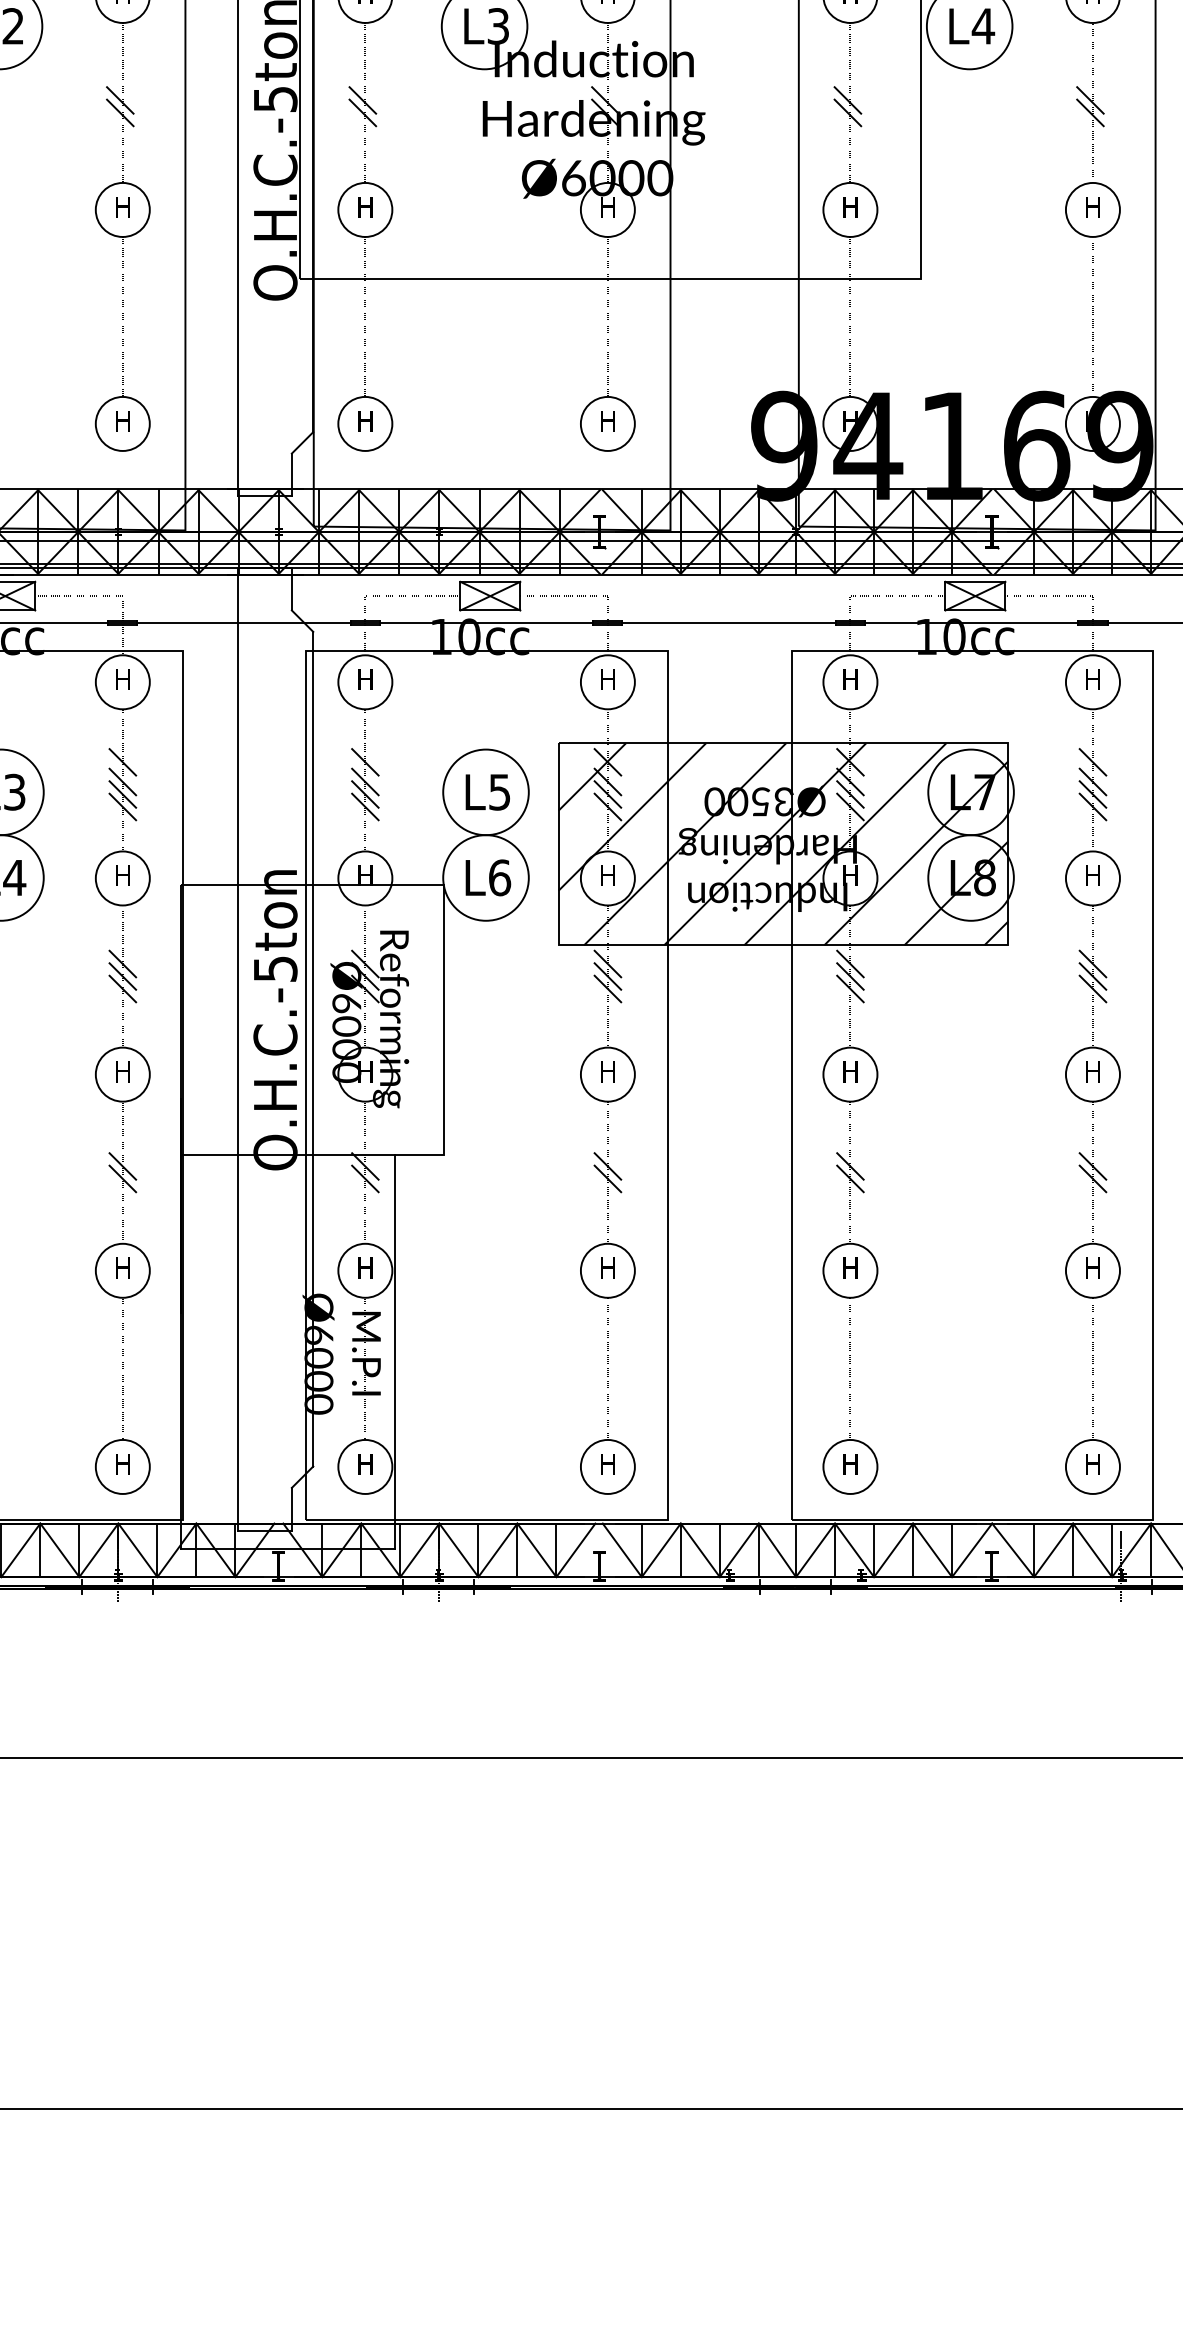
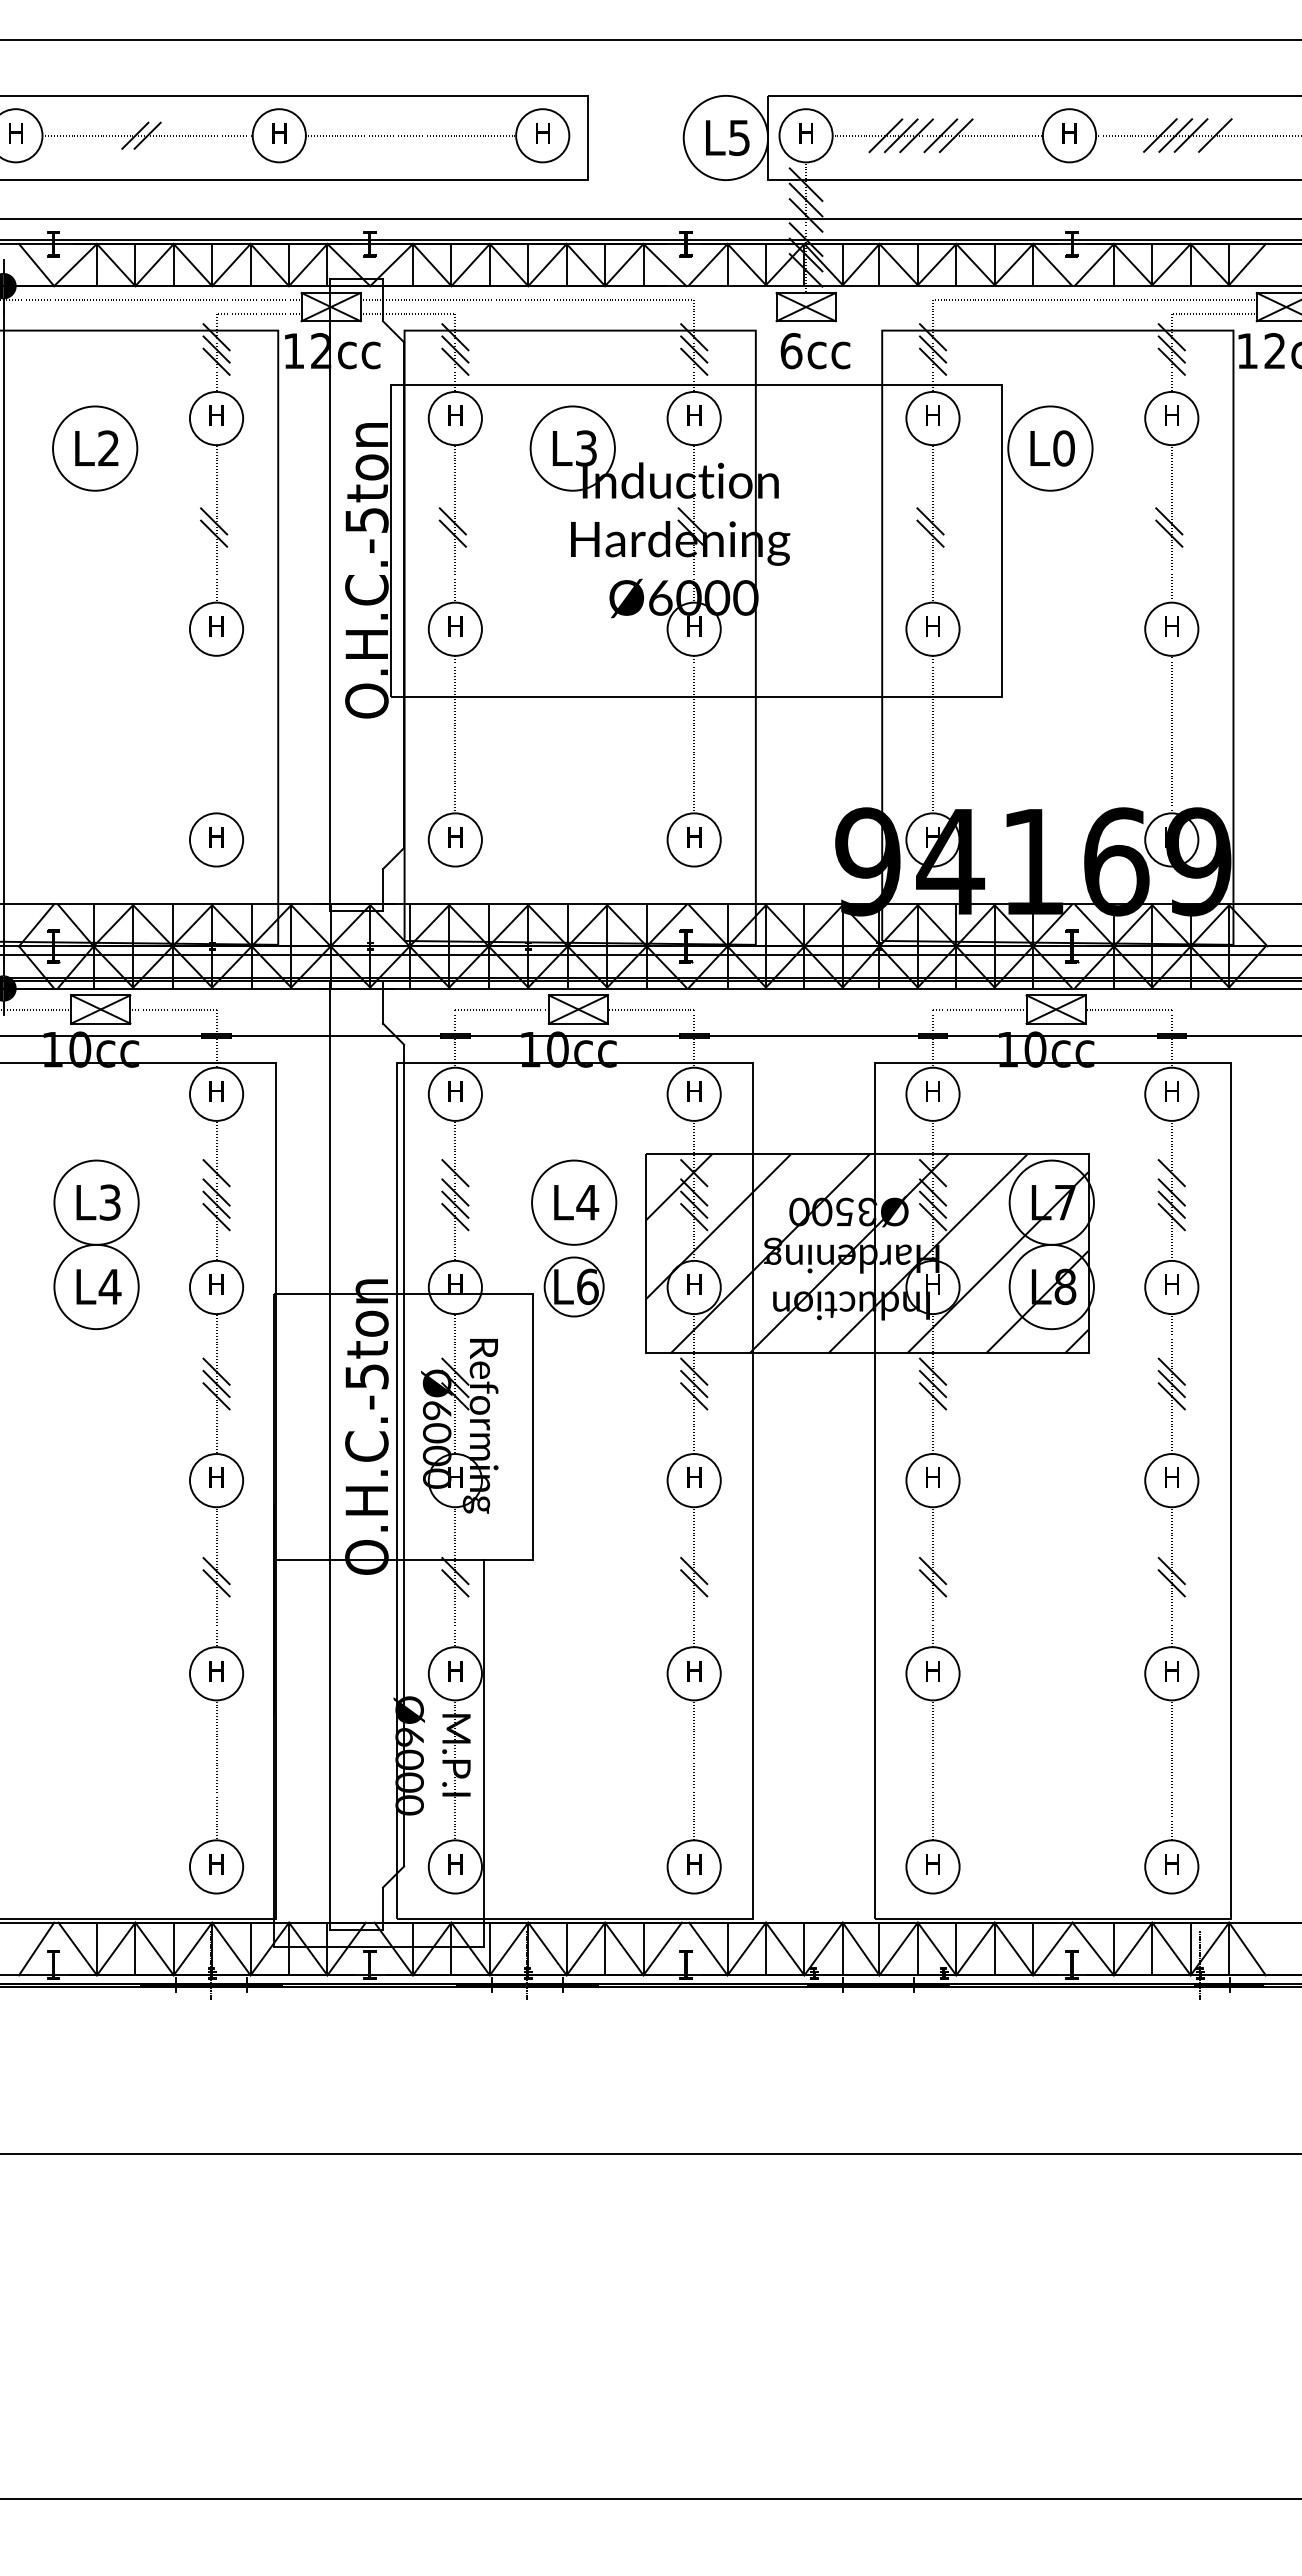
text: (982, 26) -> (1063, 448), L4 -> L0
line: (122, 316) -> (216, 734), removed
text: (499, 792) -> (587, 1202), L5 -> L4
circle: (486, 877) -> (574, 1286), size x0.7

